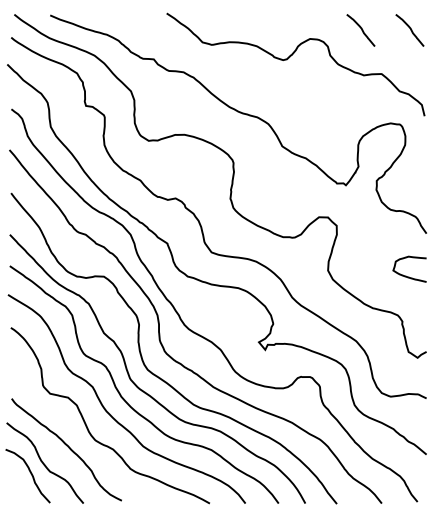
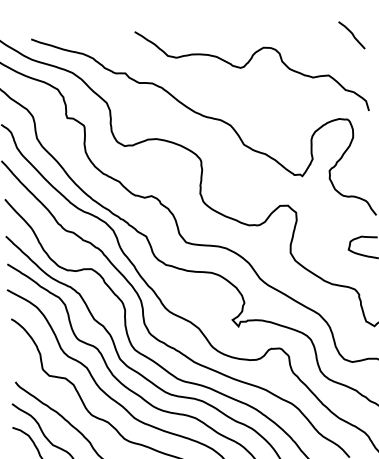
curve: (361, 30) -> (308, 37), removed

